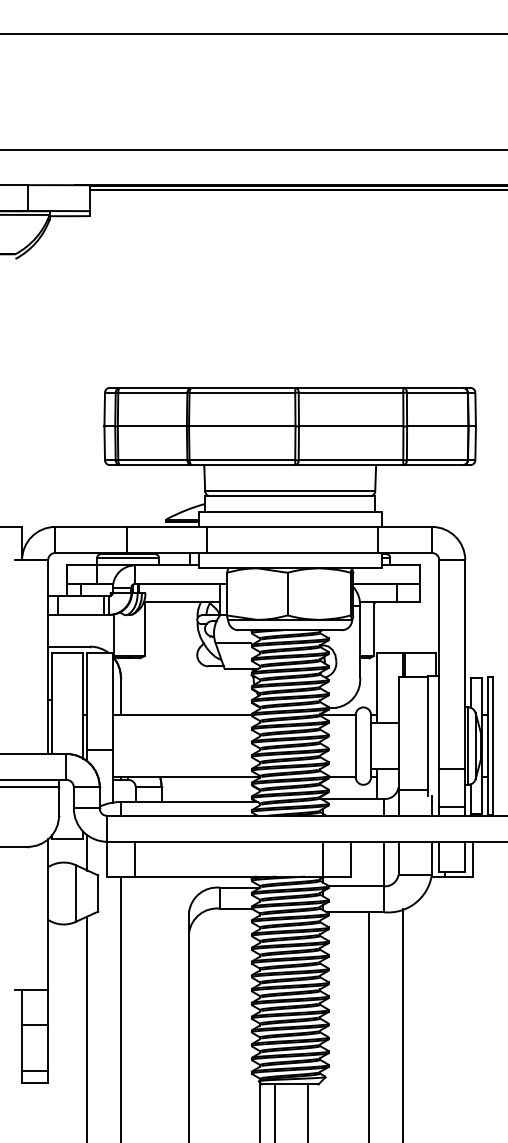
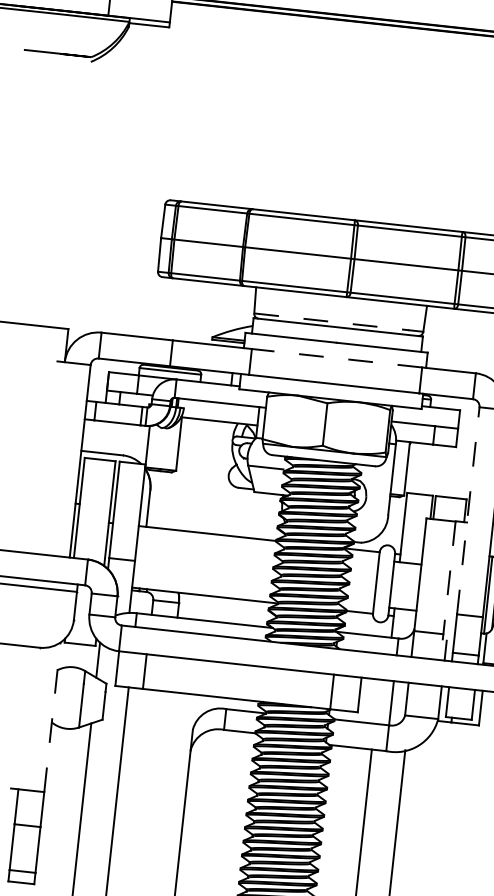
line: (283, 491) -> (332, 322), solid -> dashed
line: (292, 526) -> (337, 357), solid -> dashed
line: (439, 663) -> (468, 509), solid -> dashed
line: (427, 736) -> (448, 581), solid -> dashed
line: (48, 914) -> (52, 717), solid -> dashed

